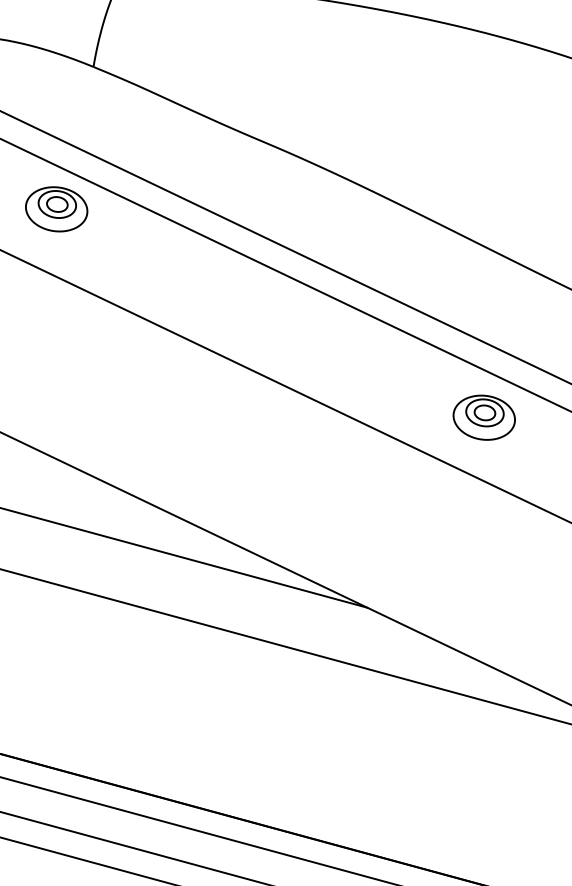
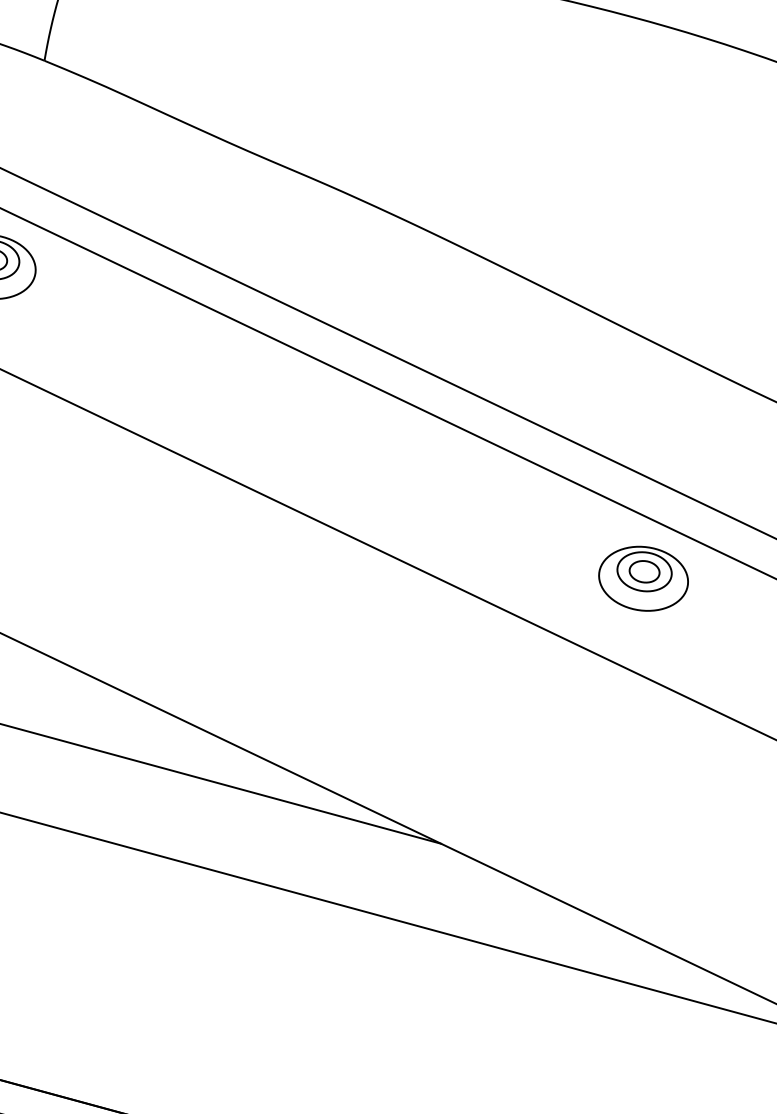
part: (483, 417) -> (642, 578), moved

